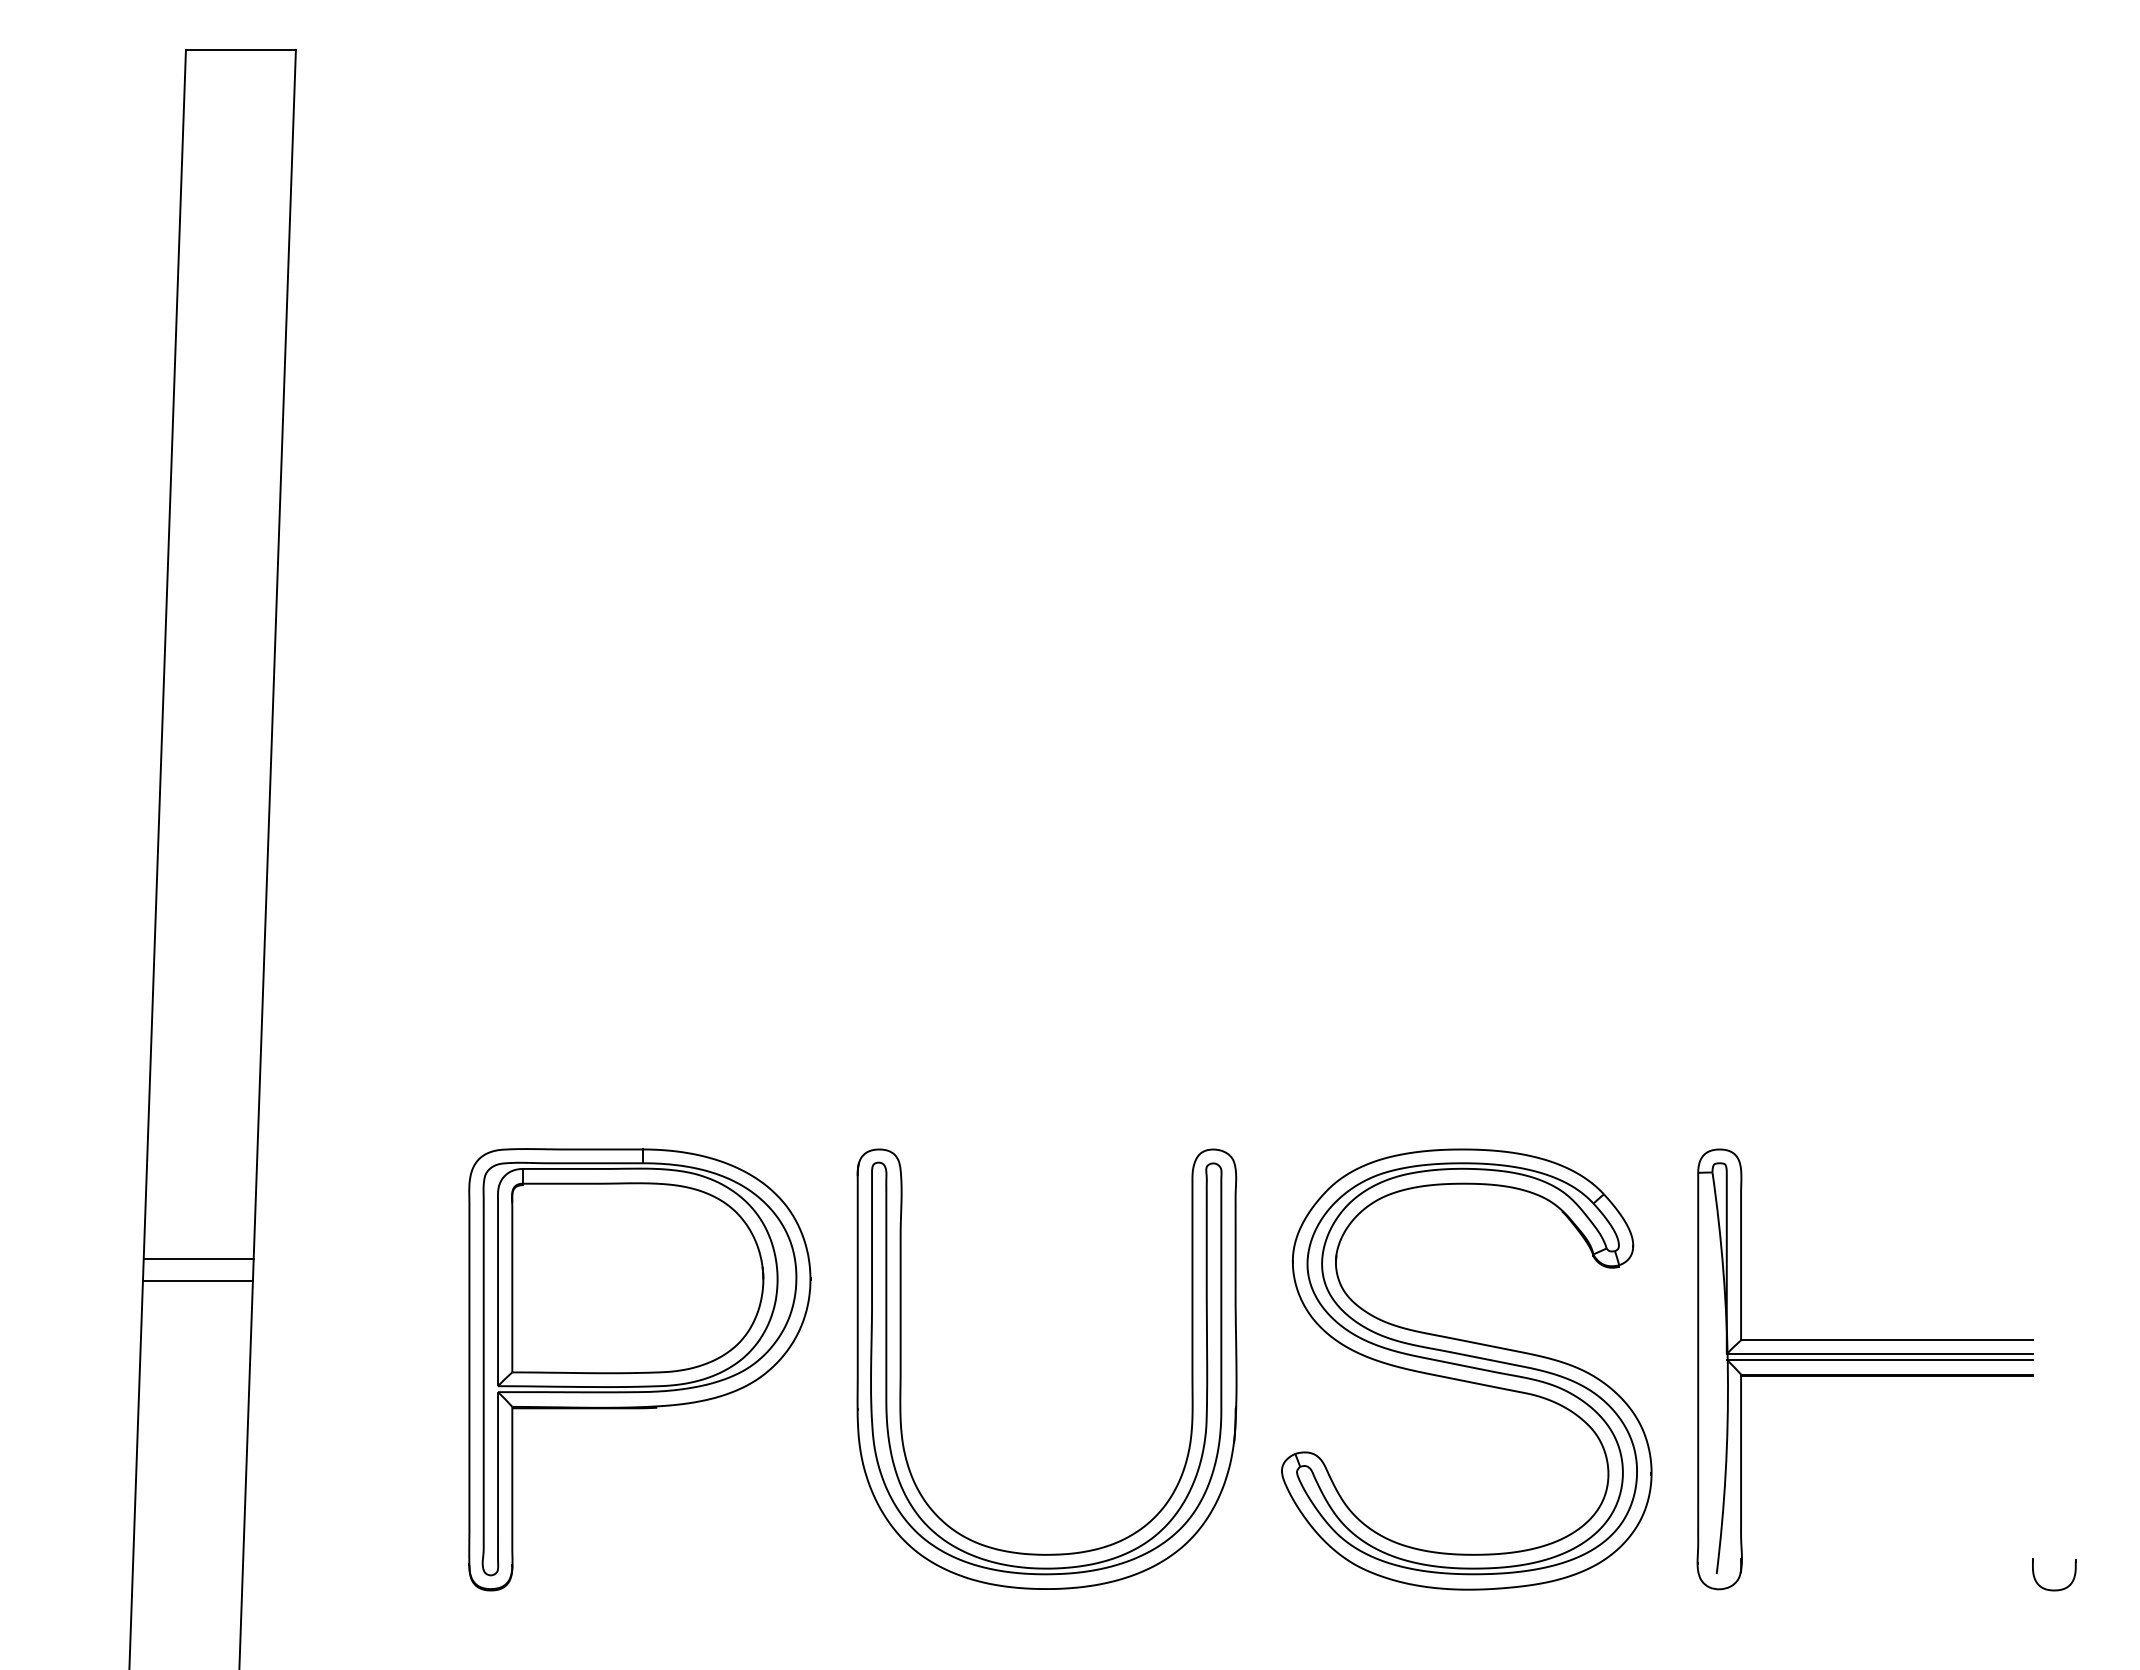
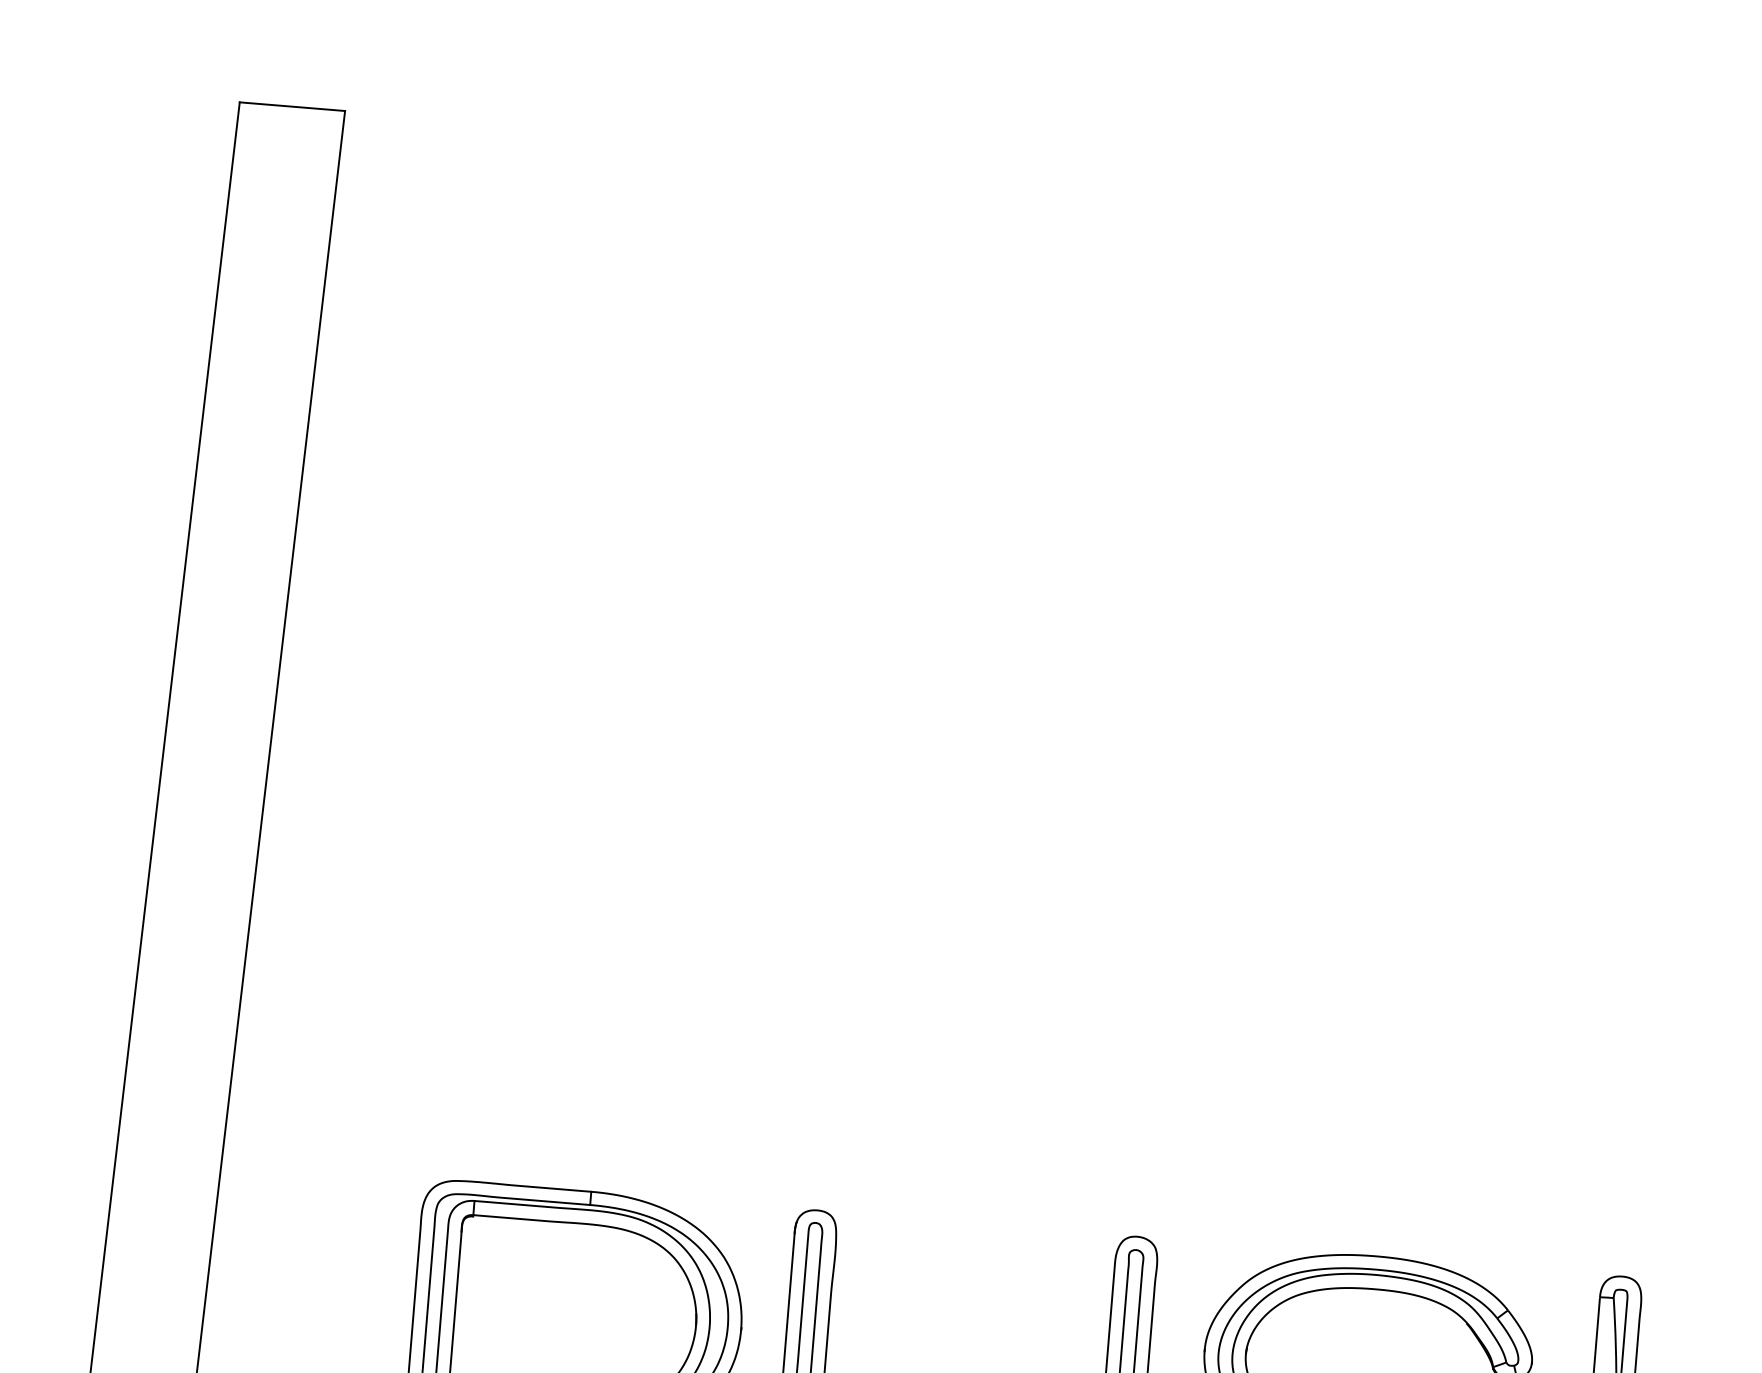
line: (198, 1259) -> (156, 1262), removed
line: (197, 1280) -> (153, 1282), removed

